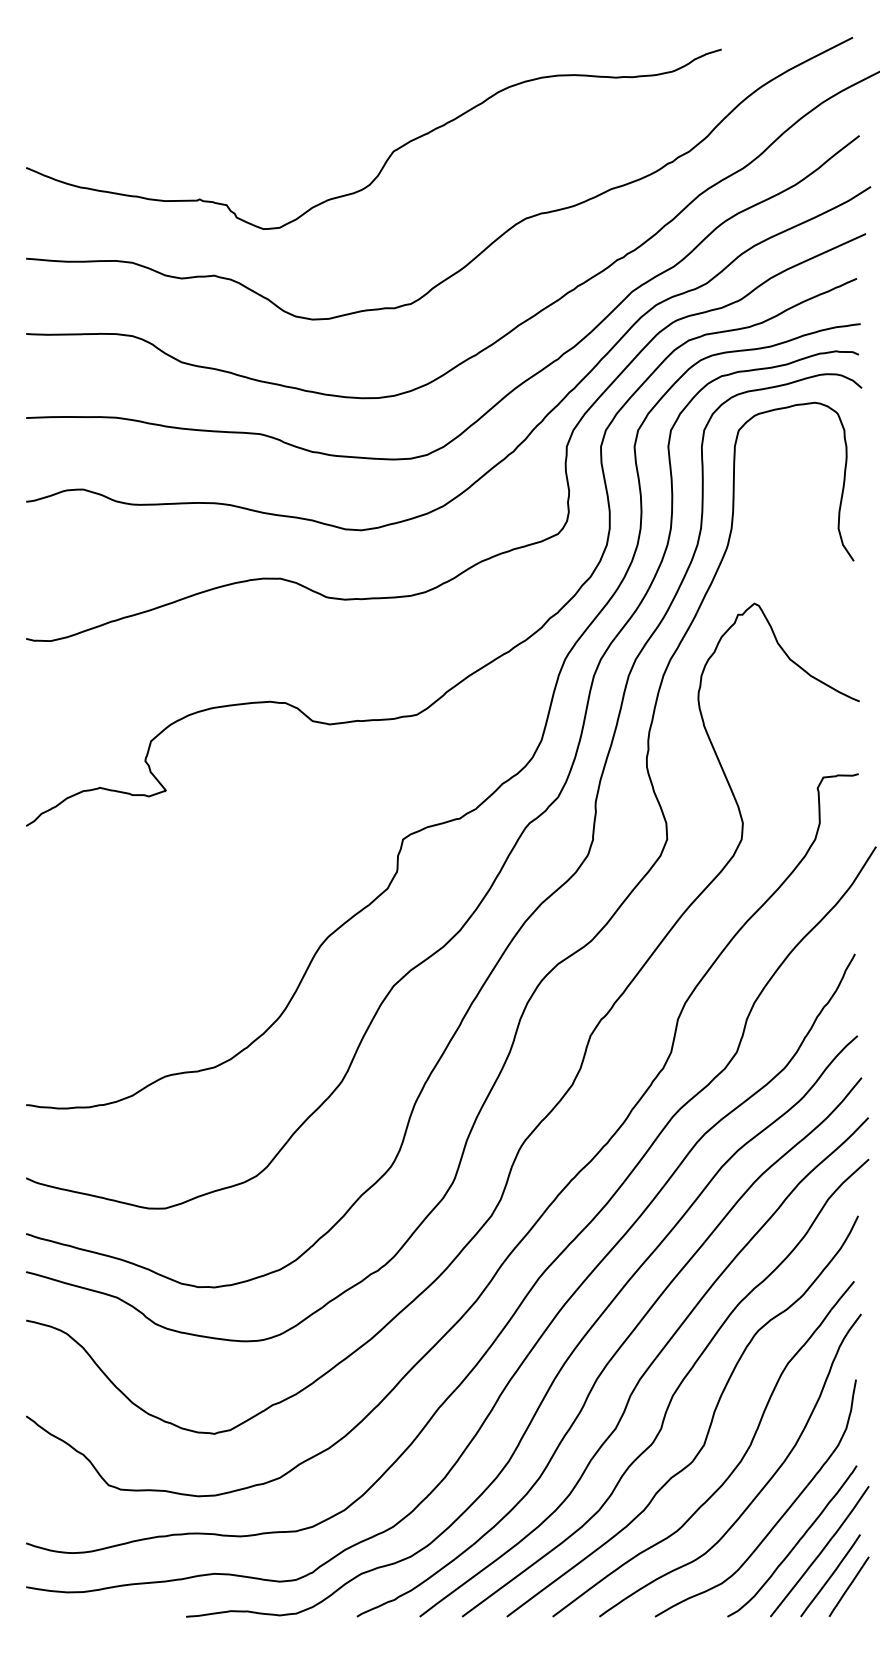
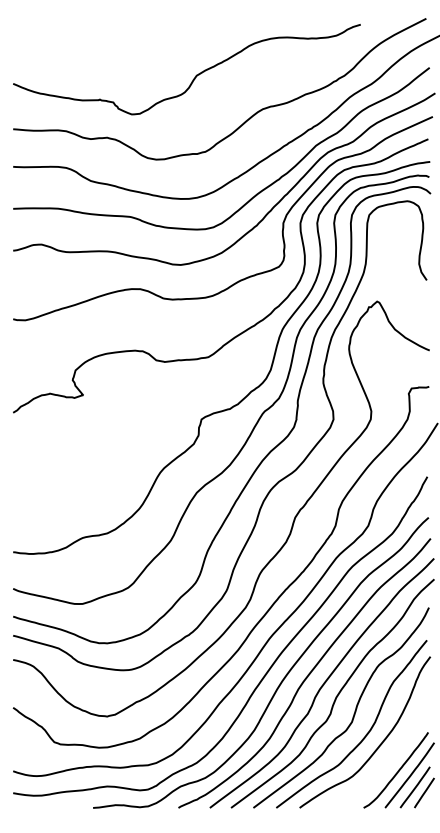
curve: (777, 1519) -> (388, 759), removed

